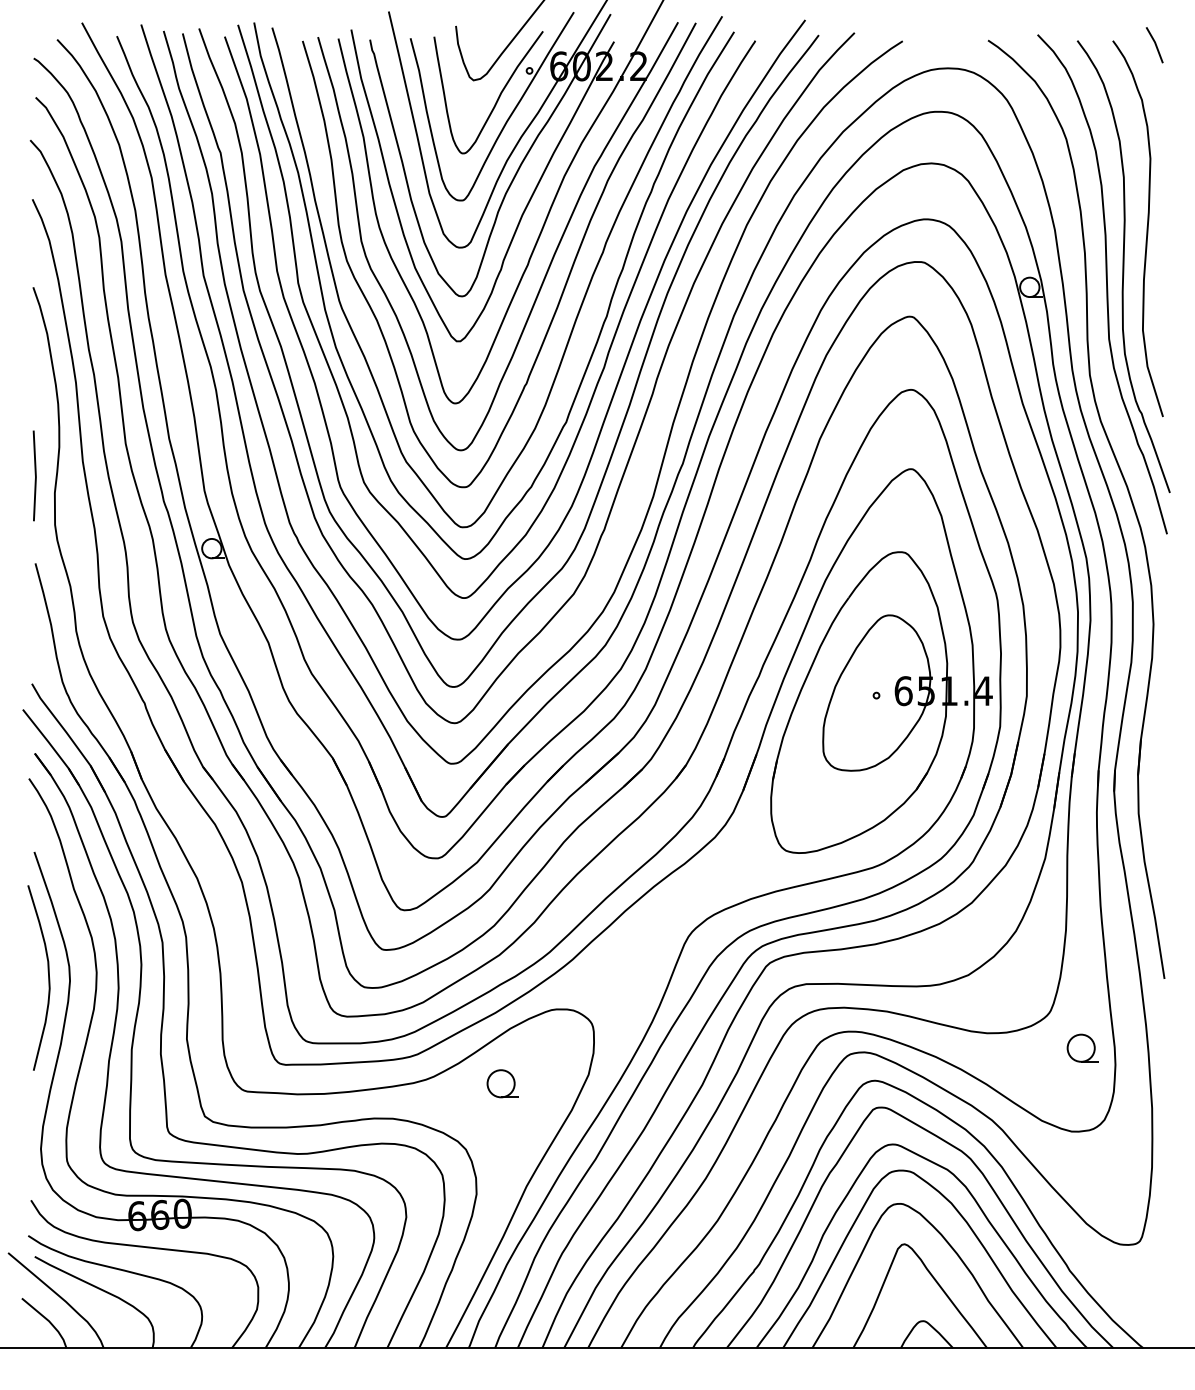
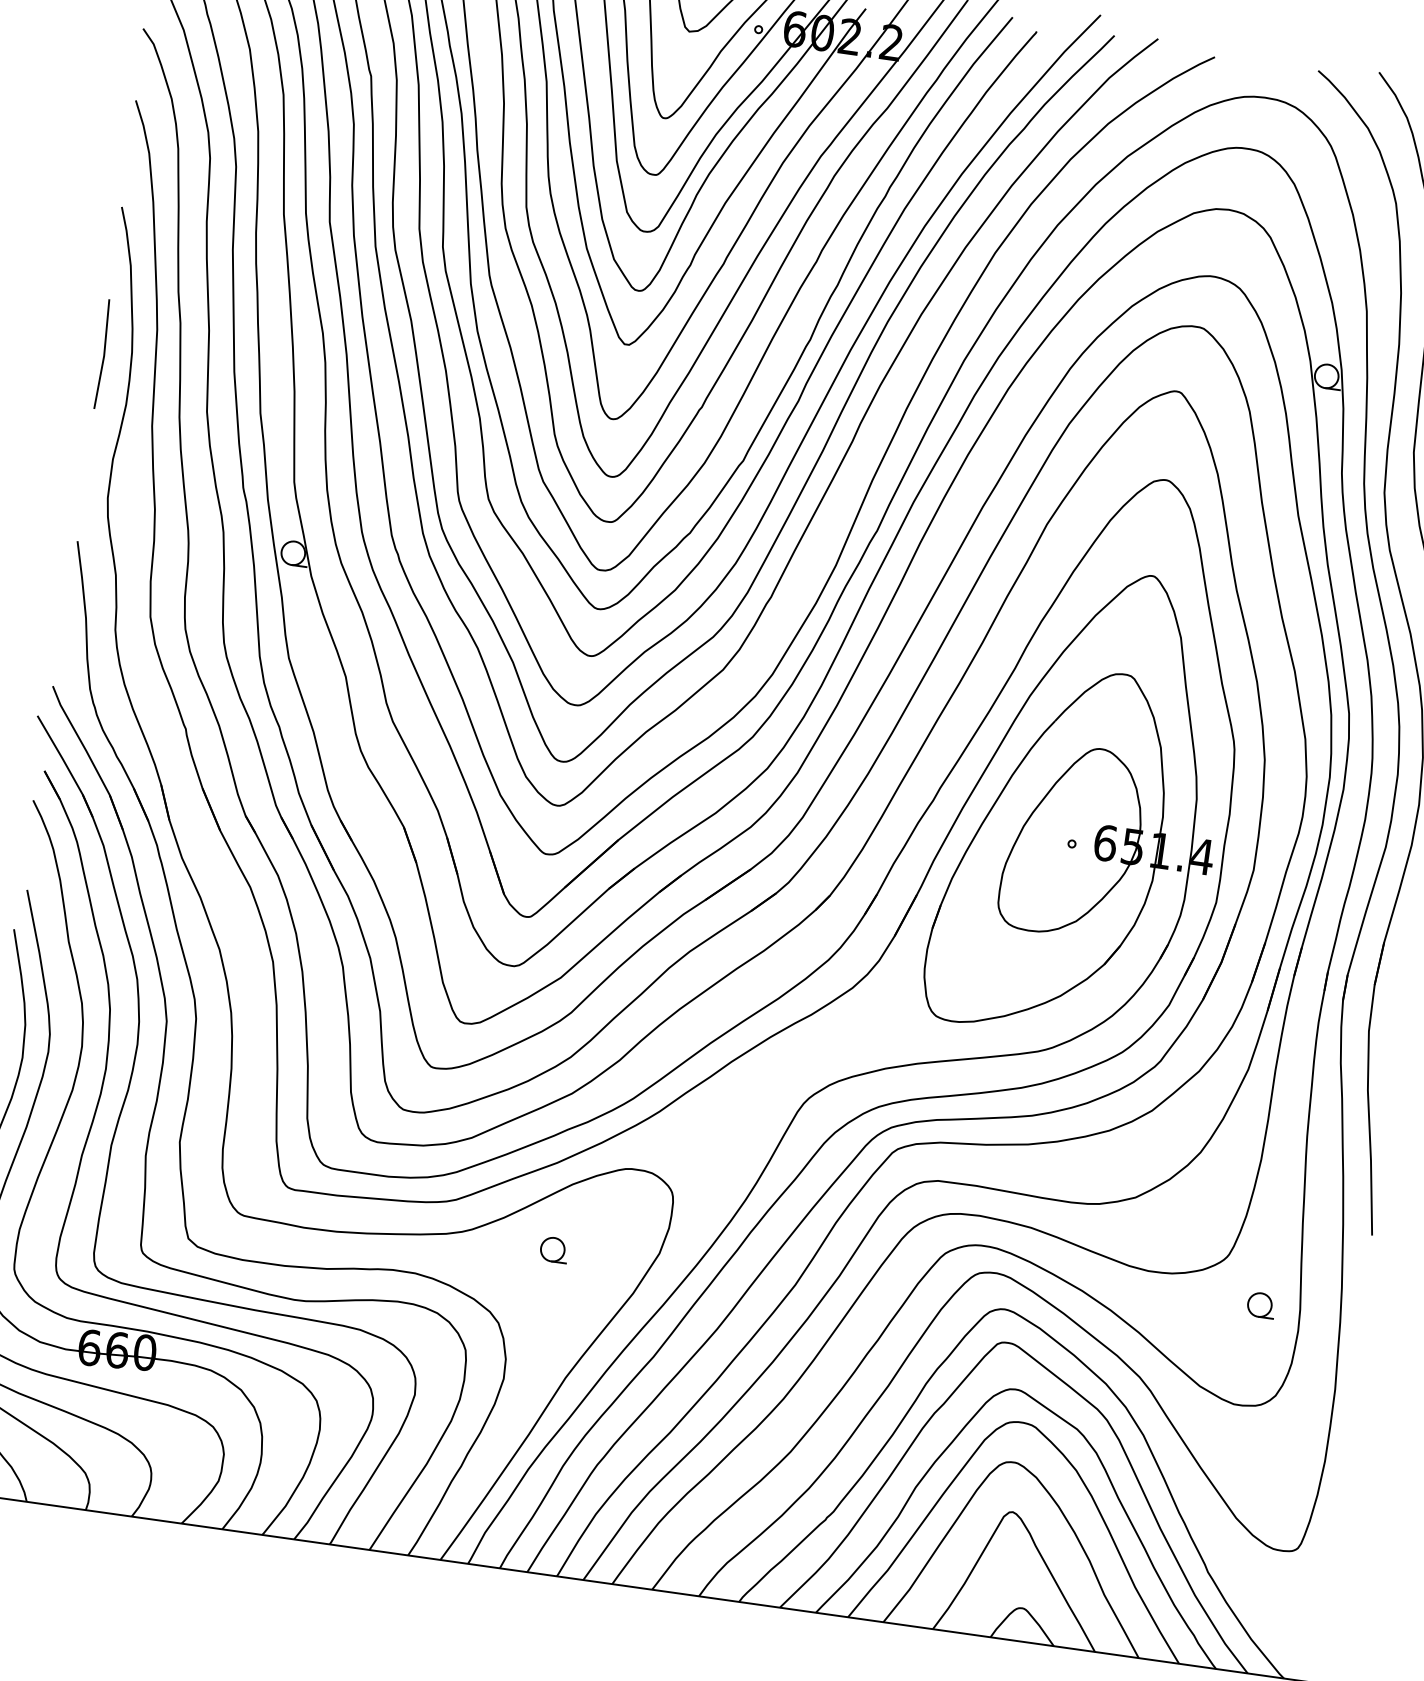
line: (34, 474) -> (102, 352), moved
part: (1081, 1047) -> (1260, 1304), size x0.71
part: (502, 1083) -> (553, 1249), size x0.71

